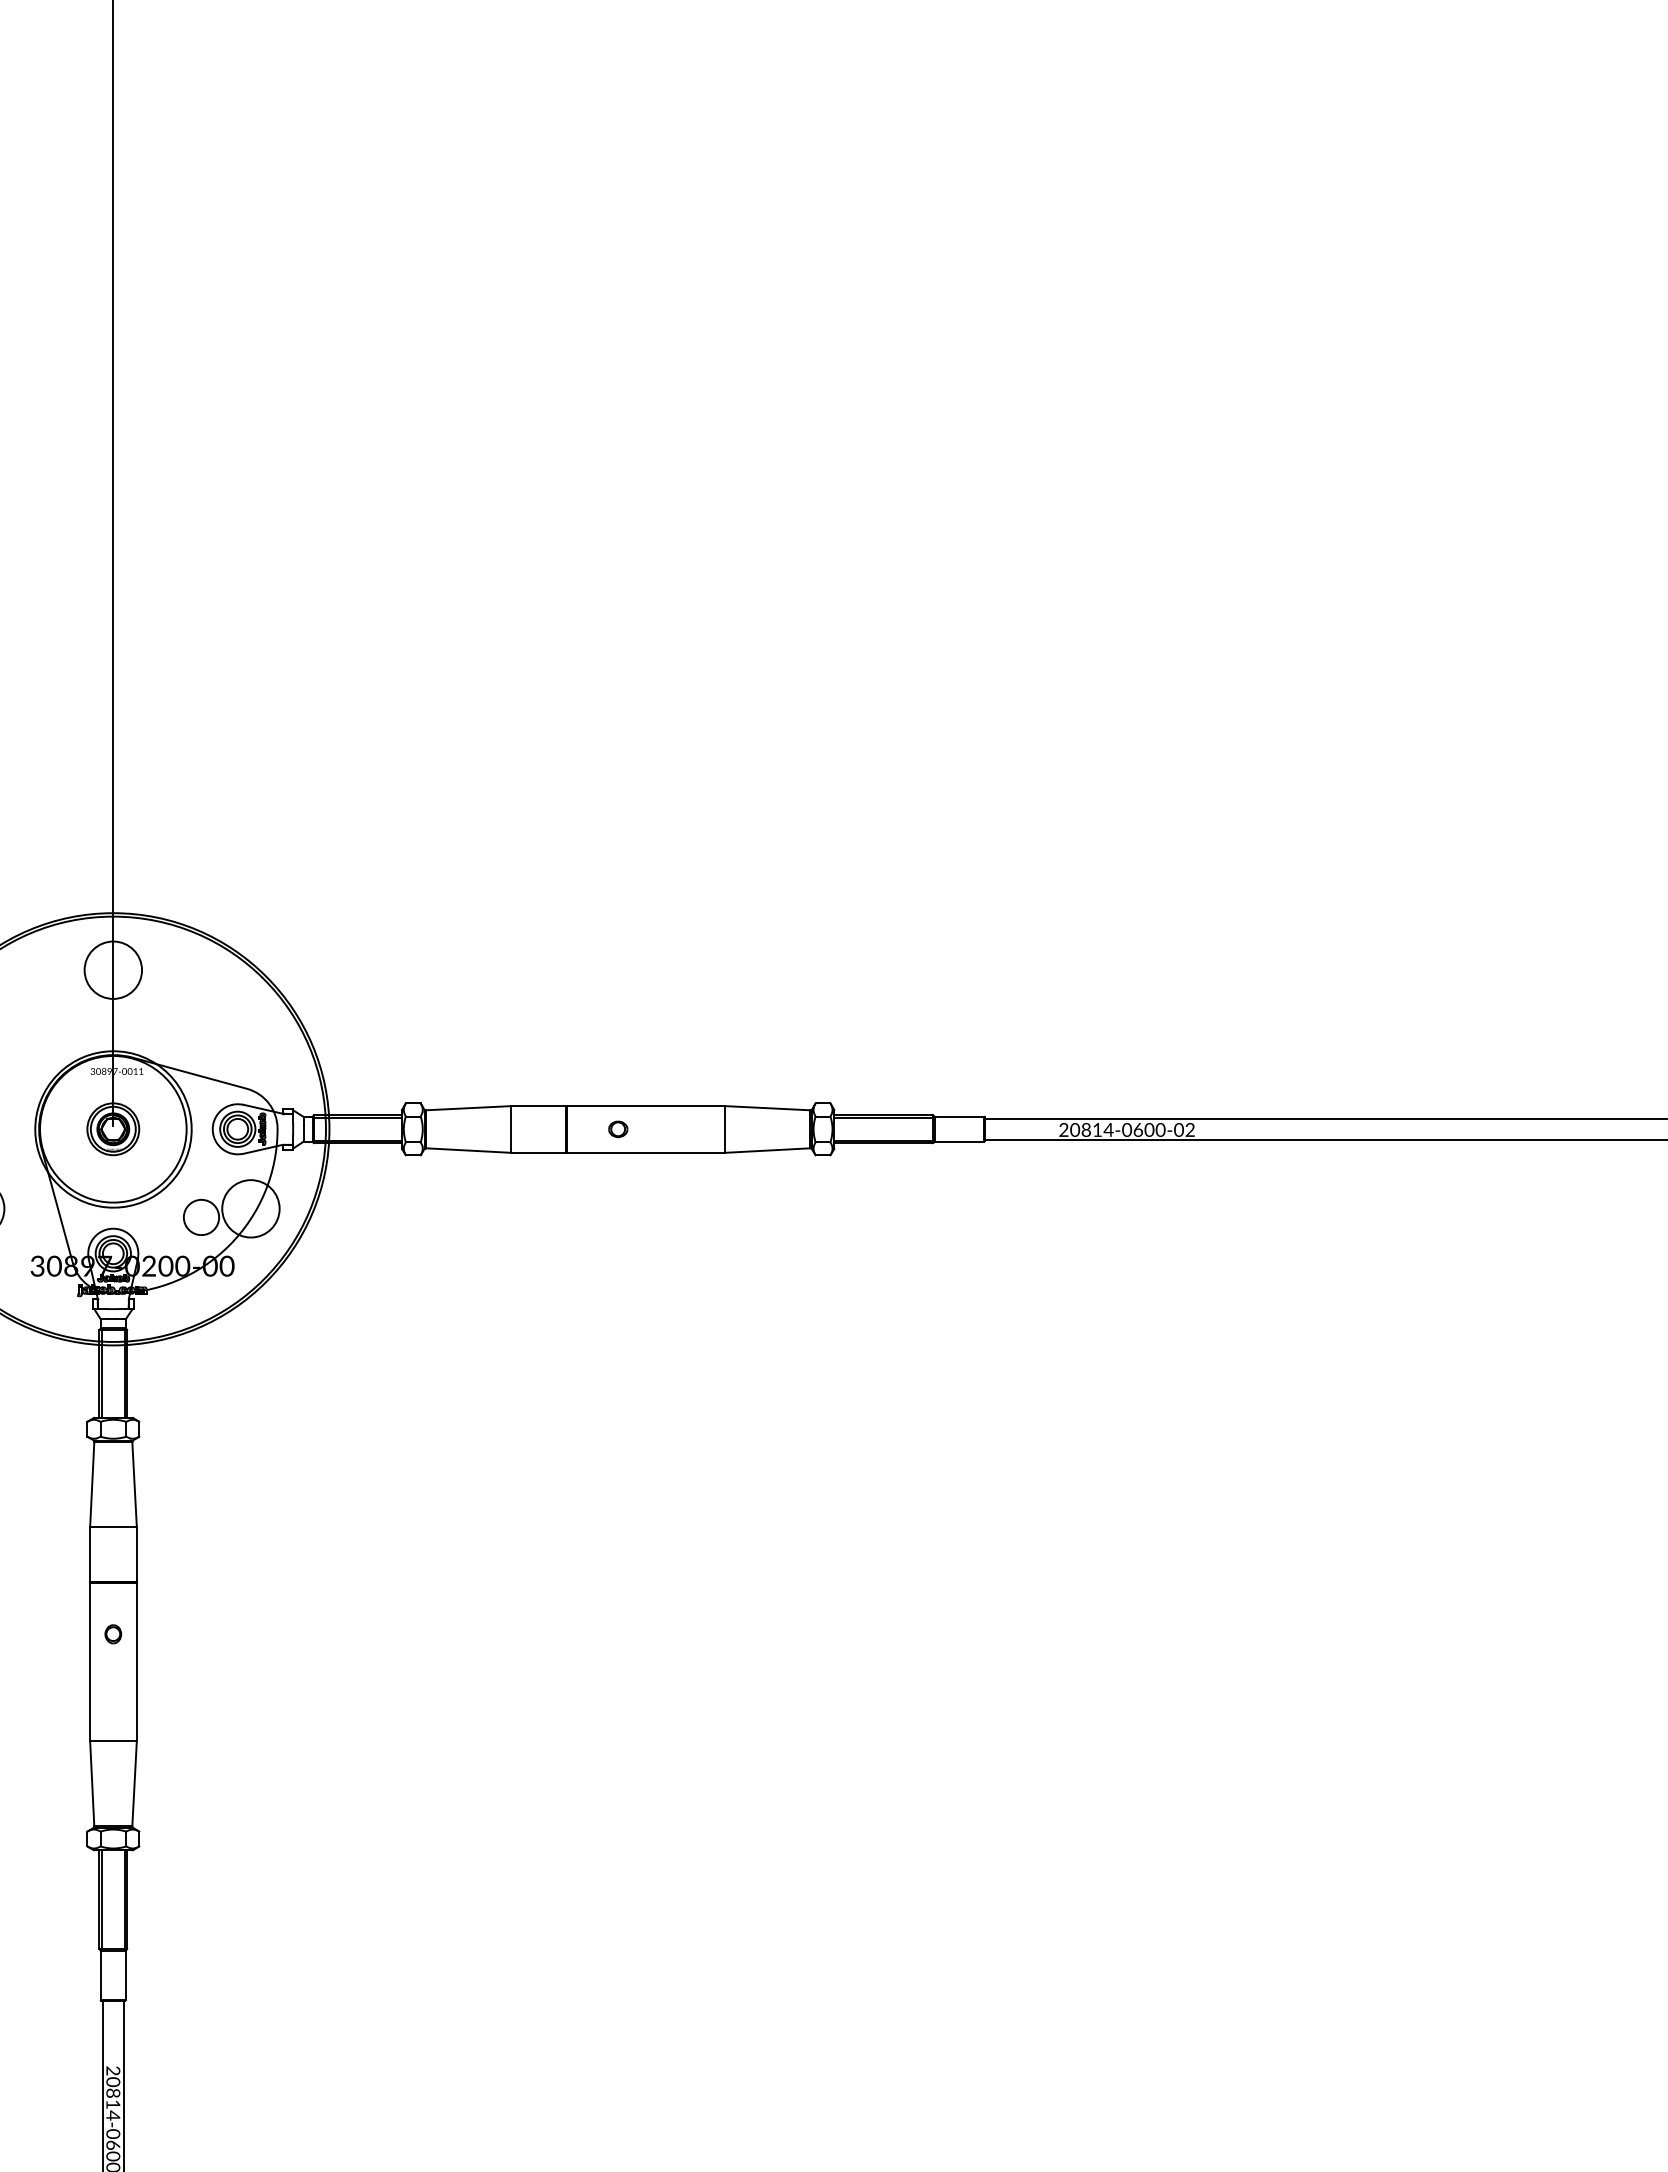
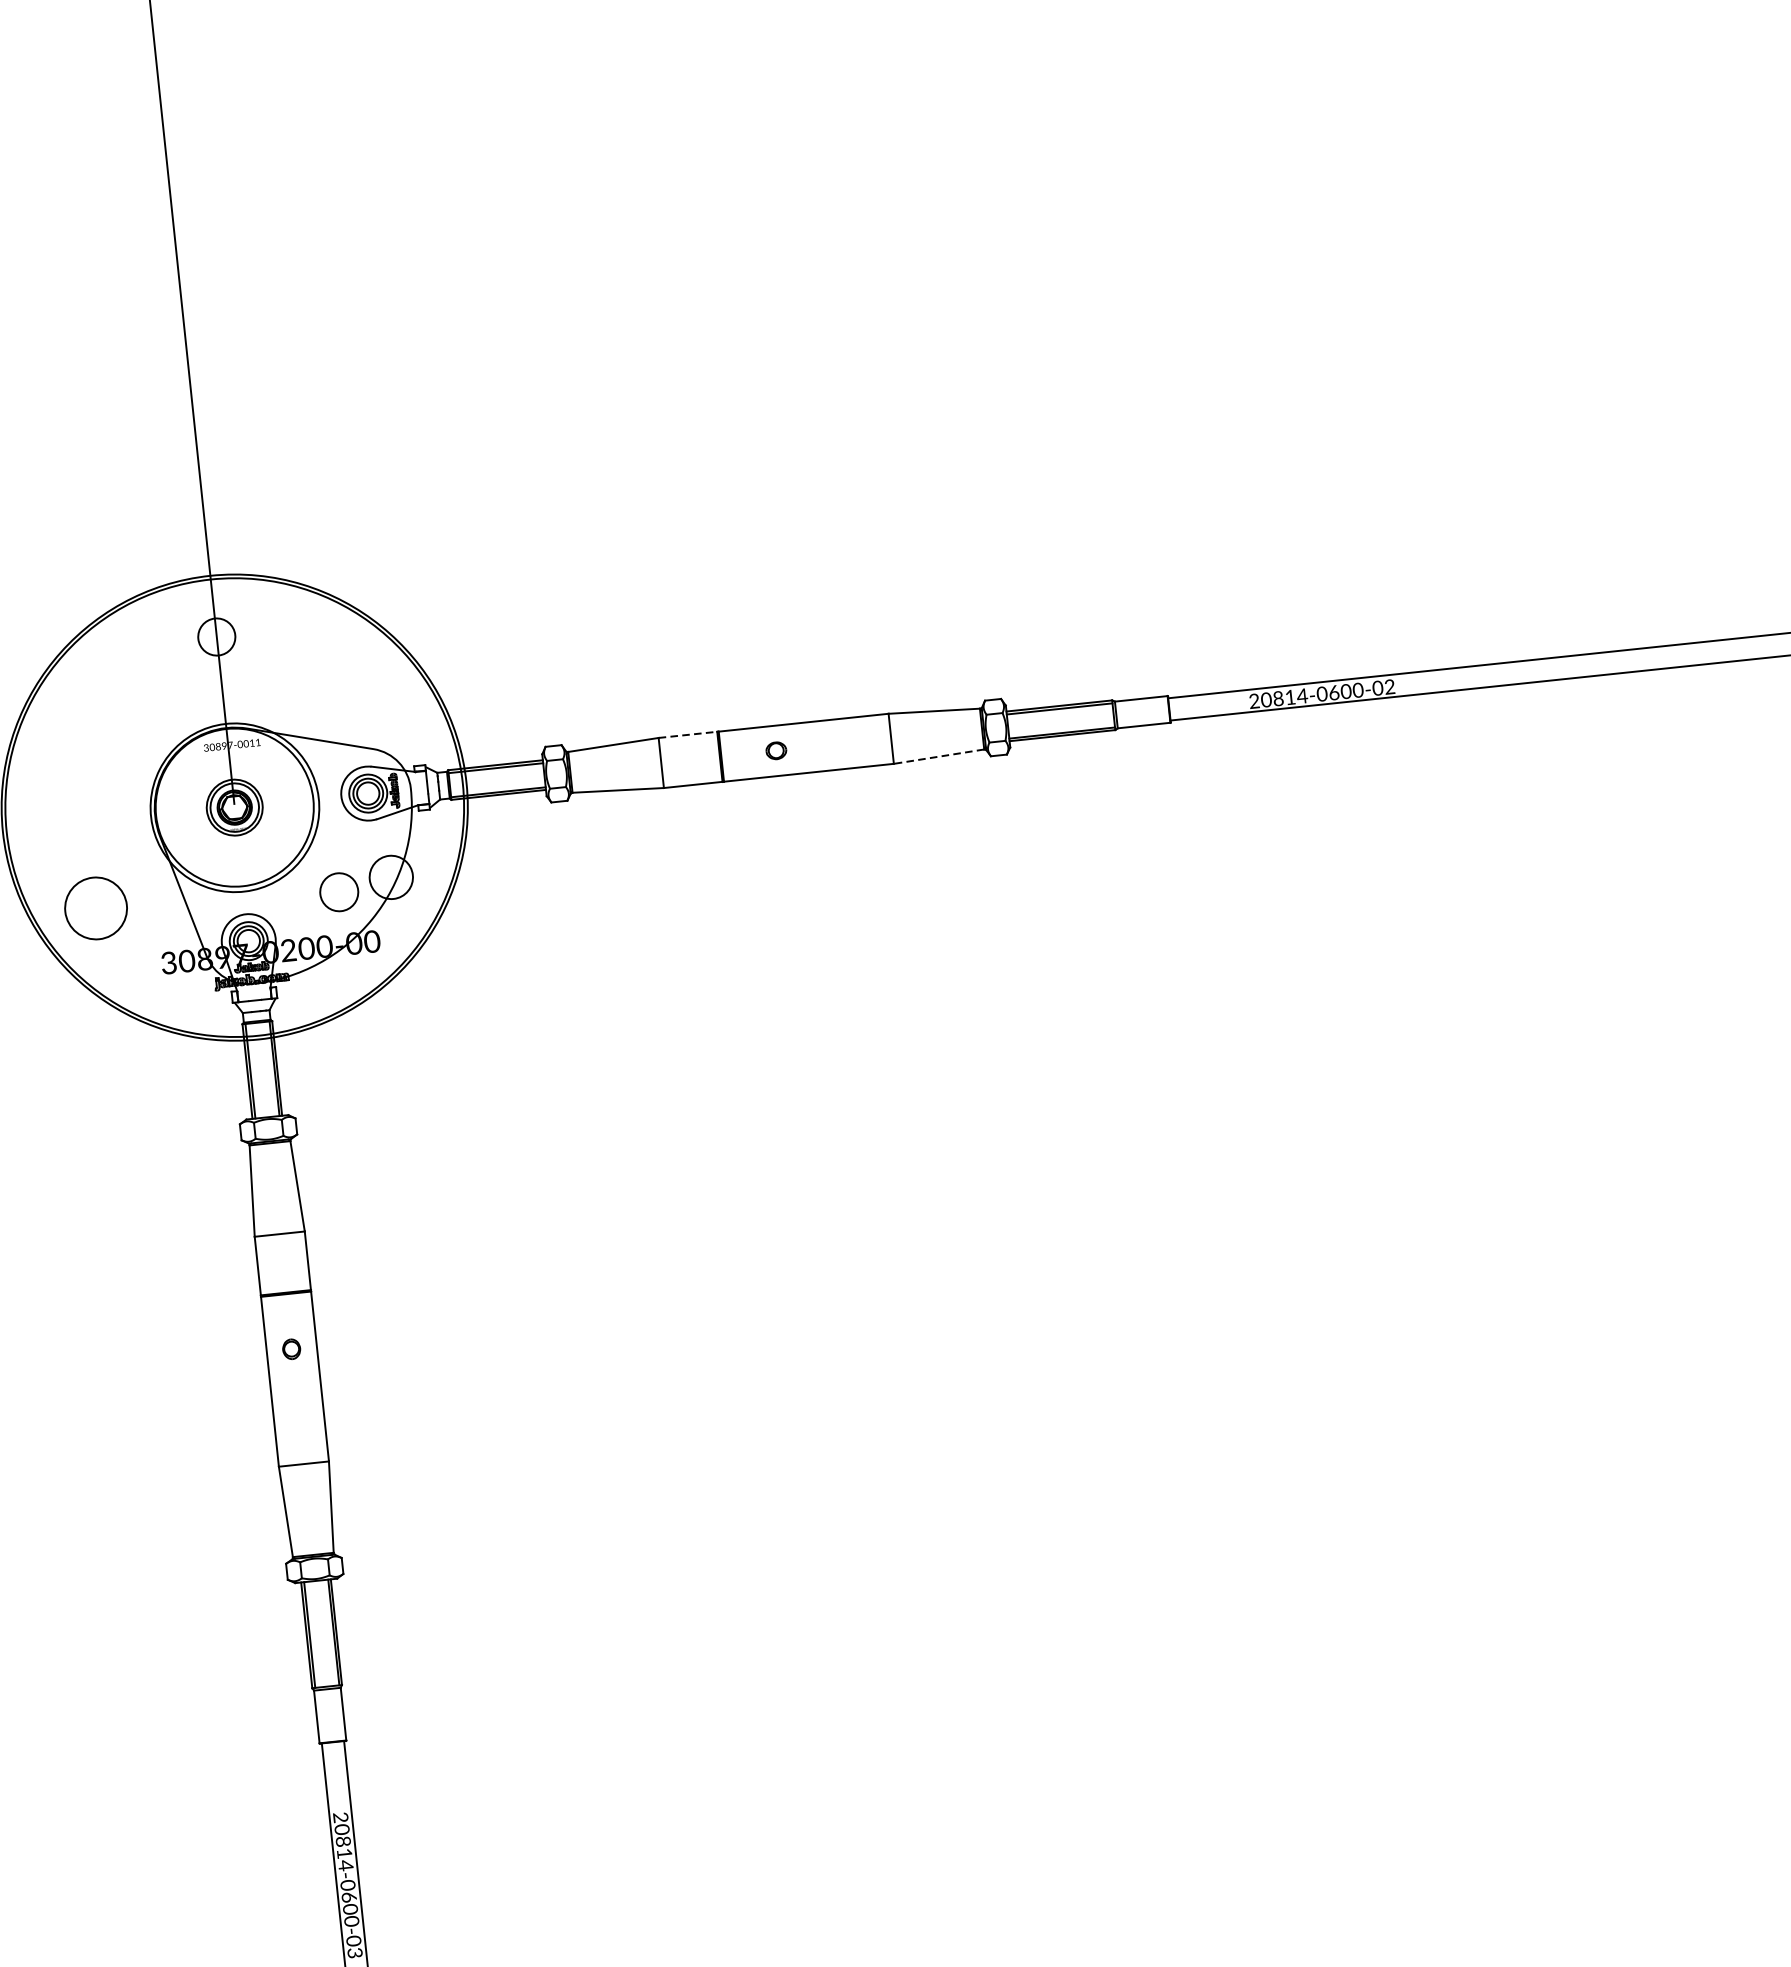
circle: (113, 969) -> (216, 636), size x0.6
line: (538, 1106) -> (688, 735), solid -> dashed
line: (767, 1150) -> (938, 756), solid -> dashed
circle: (250, 1208) -> (390, 877), size x0.7

